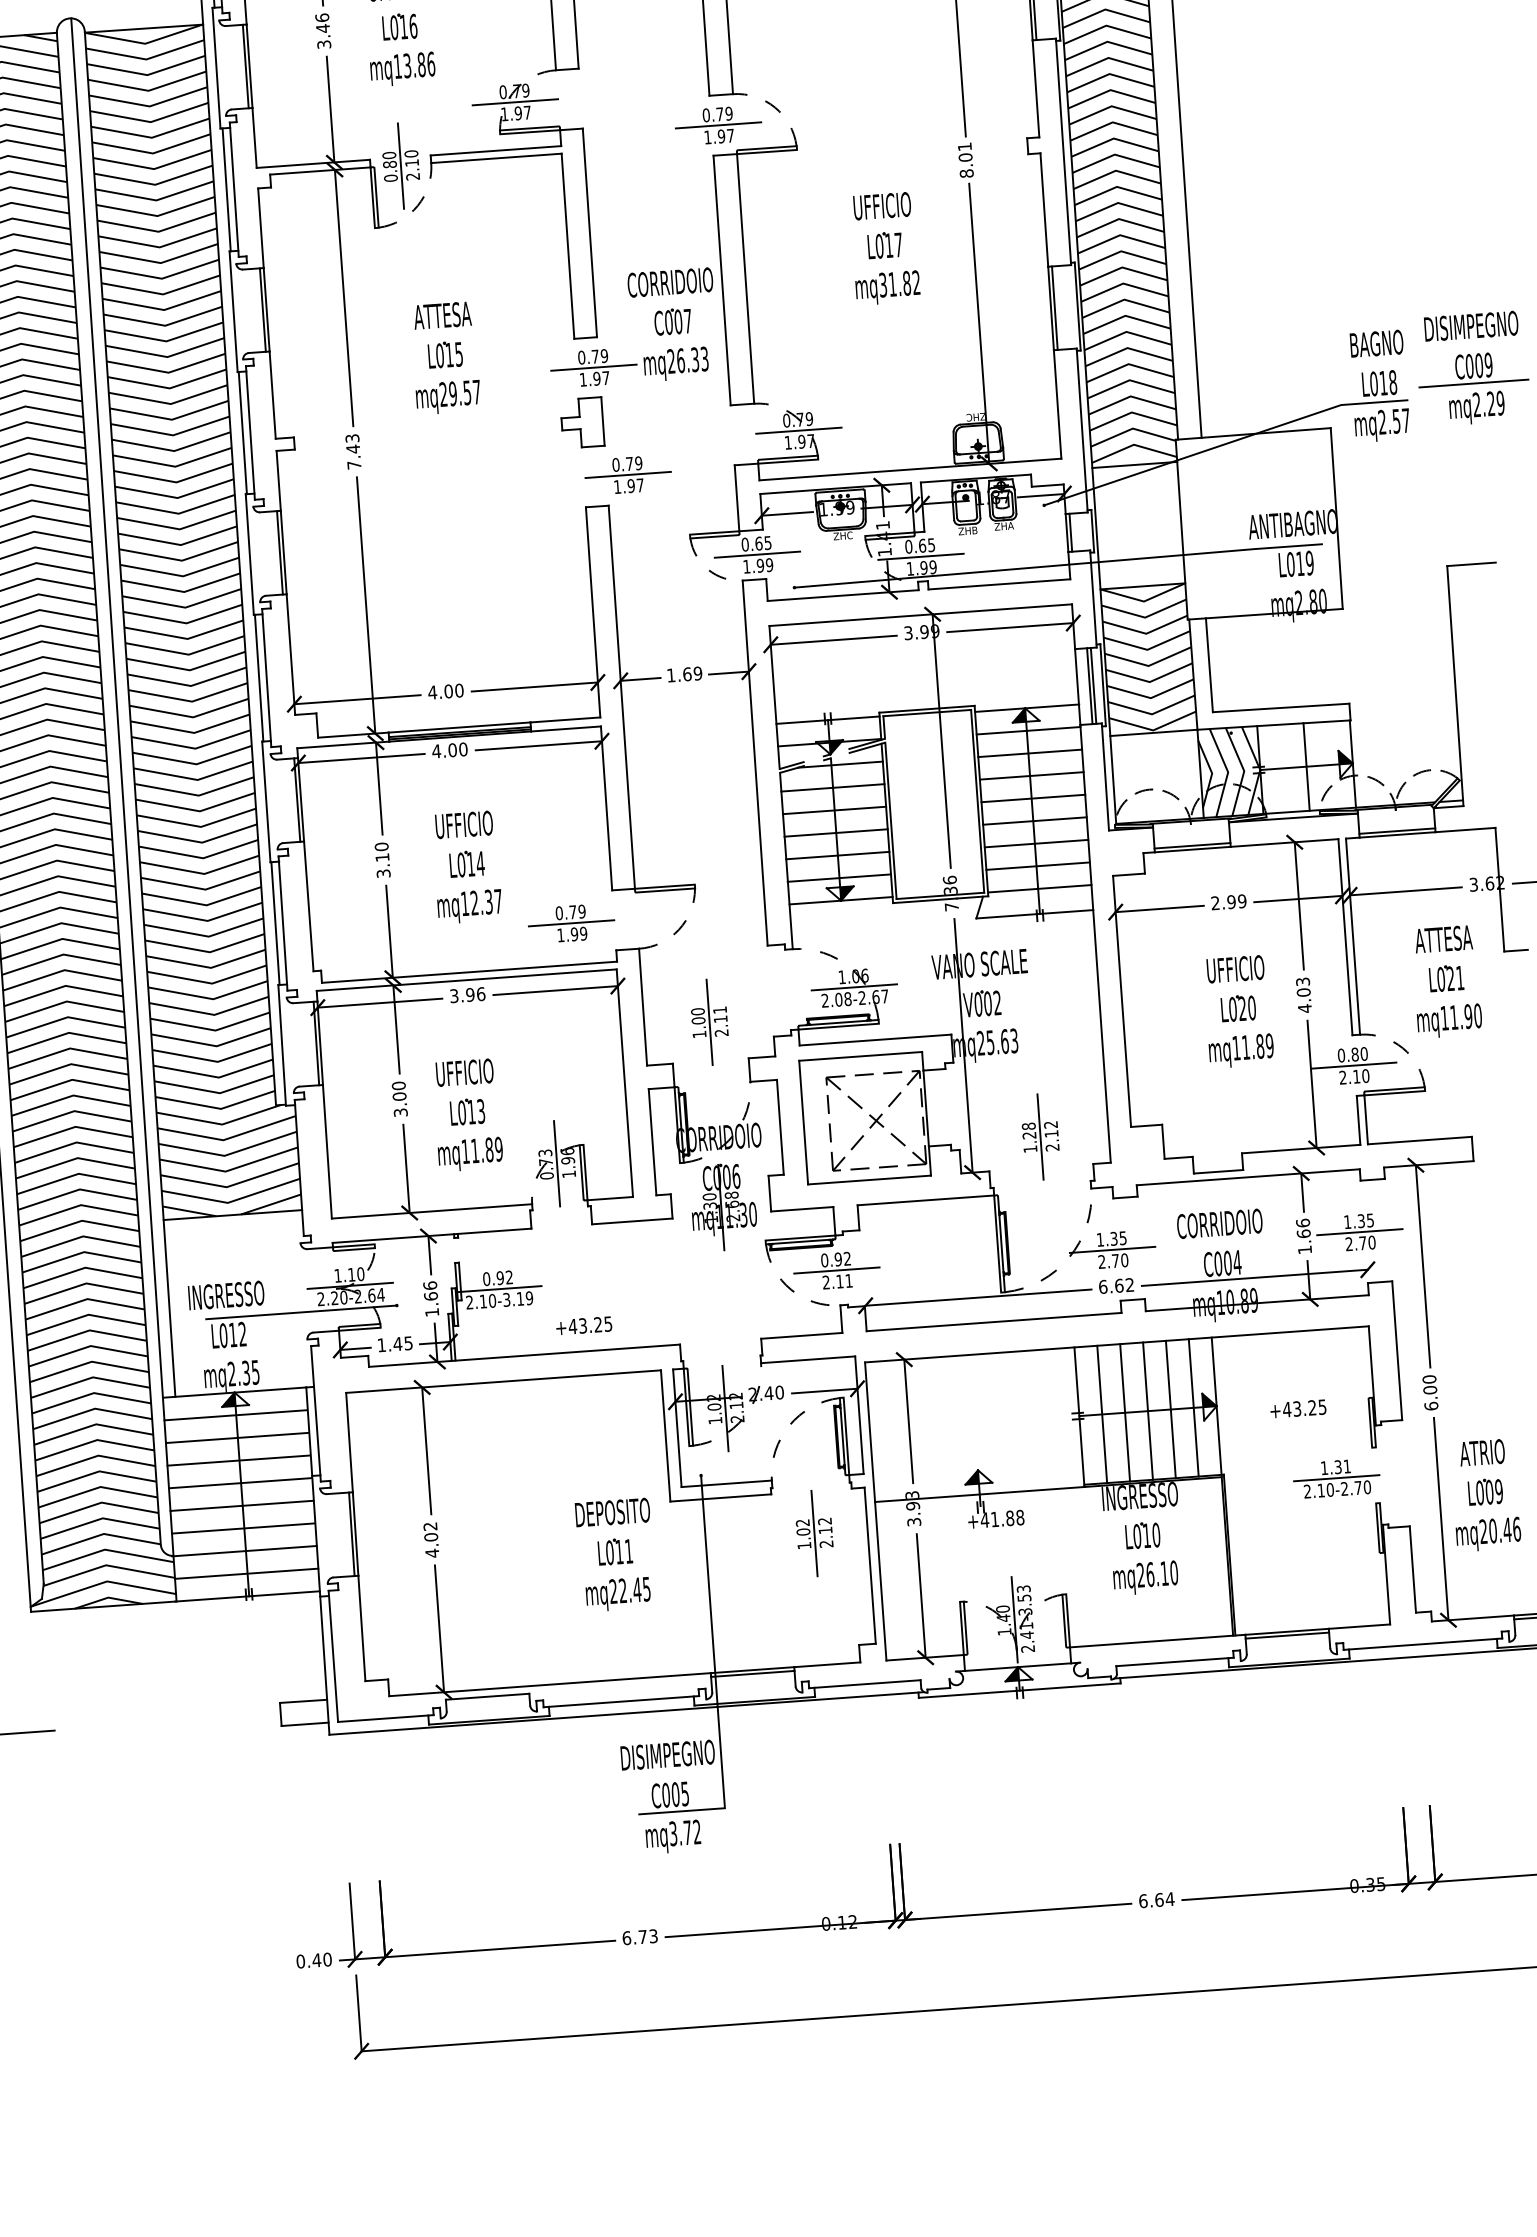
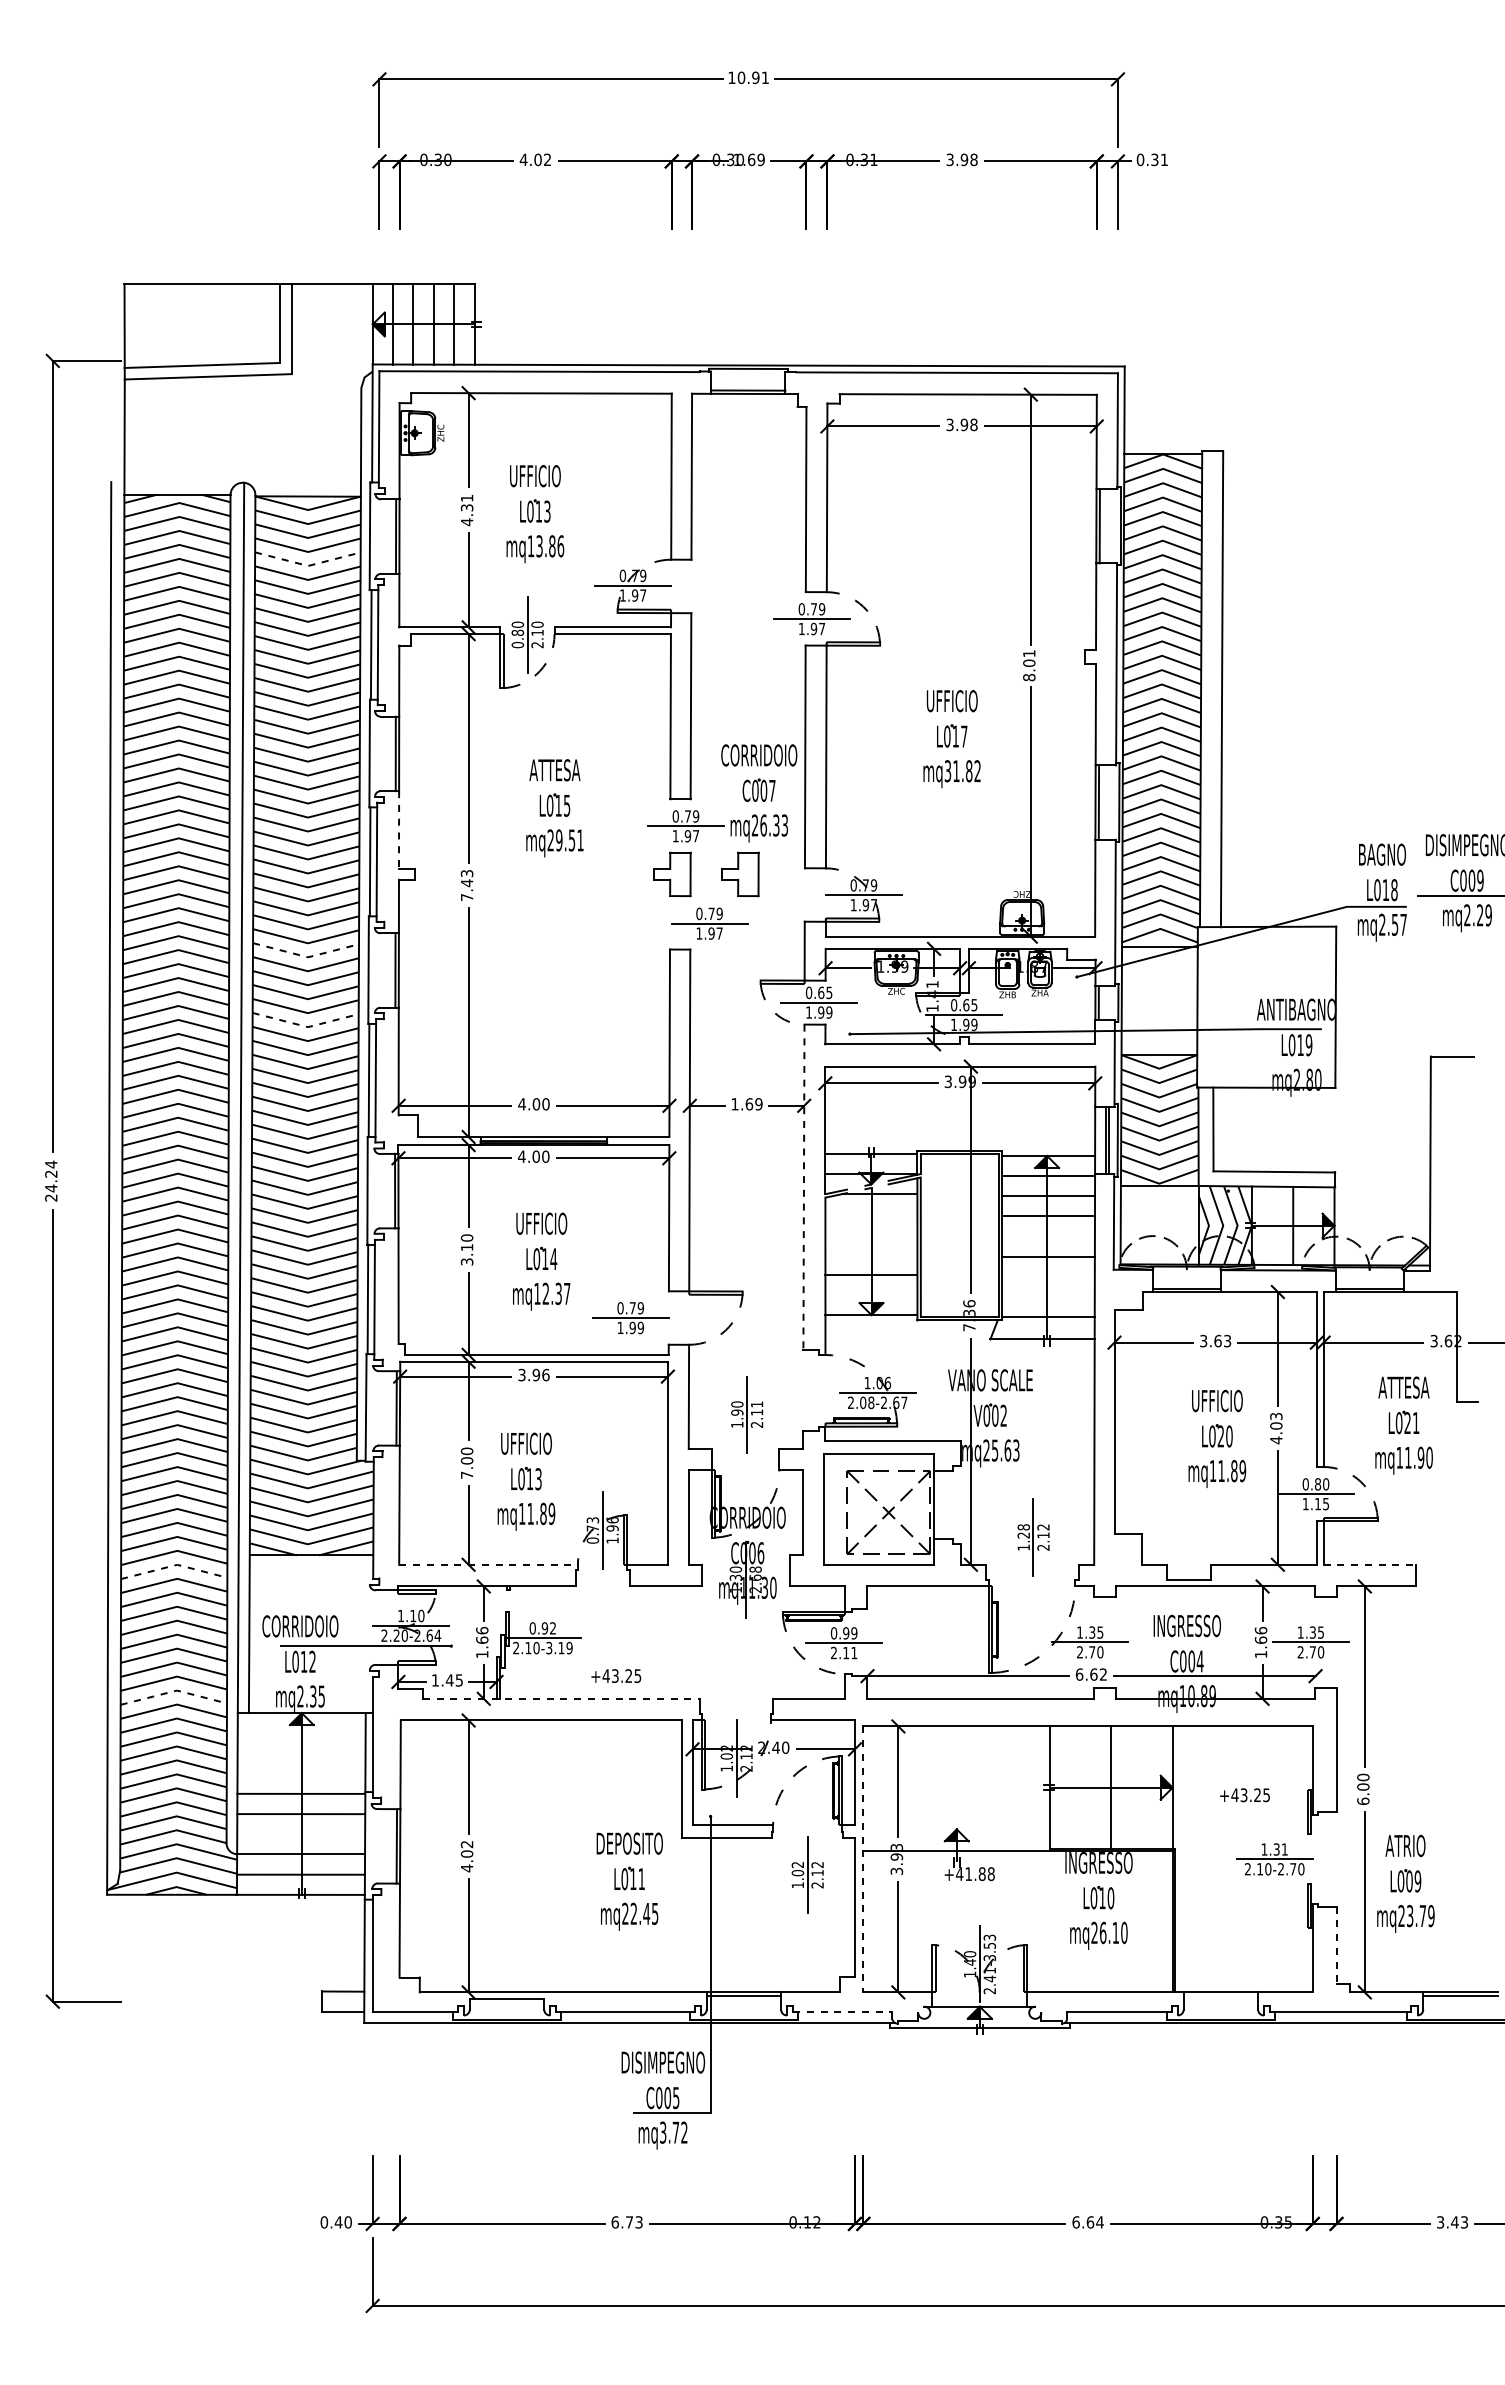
text: (413, 26) -> (547, 511), L016 -> L013
text: (322, 31) -> (466, 510), 3.46 -> 4.31
line: (149, 105) -> (308, 565), solid -> dashed
text: (476, 392) -> (580, 840), mq29.57 -> mq29.51
line: (273, 395) -> (399, 830), solid -> dashed
part: (658, 417) -> (740, 874), added
line: (180, 545) -> (307, 957), solid -> dashed
line: (184, 622) -> (306, 1026), solid -> dashed
line: (754, 763) -> (803, 1187), solid -> dashed
line: (833, 788) -> (871, 1214), removed
line: (1033, 798) -> (1048, 1236), removed
line: (834, 810) -> (871, 1234), removed
line: (836, 832) -> (871, 1254), removed
line: (1036, 843) -> (1048, 1276), removed
line: (1038, 865) -> (1048, 1296), removed
line: (839, 877) -> (871, 1294), removed
text: (1228, 901) -> (1215, 1340), 2.99 -> 3.63
text: (698, 1020) -> (737, 1412), 1.00 -> 1.90
text: (1353, 1076) -> (1315, 1503), 2.10 -> 1.15
text: (400, 1111) -> (466, 1474), 3.00 -> 7.00
line: (1420, 1140) -> (1370, 1564), solid -> dashed
line: (433, 1210) -> (489, 1564), solid -> dashed
text: (1220, 1223) -> (1187, 1625), CORRIDOIO -> INGRESSO
line: (80, 1237) -> (174, 1565), solid -> dashed
text: (847, 1258) -> (854, 1633), 0.92 -> 0.99
text: (226, 1295) -> (300, 1626), INGRESSO -> CORRIDOIO
line: (524, 1355) -> (561, 1698), solid -> dashed
line: (90, 1378) -> (174, 1691), solid -> dashed
line: (1194, 1407) -> (1152, 1787), removed
line: (1170, 1409) -> (1131, 1787), removed
line: (1125, 1412) -> (1091, 1787), removed
line: (1102, 1414) -> (1070, 1787), removed
line: (234, 1415) -> (300, 1733), removed
line: (236, 1437) -> (300, 1753), removed
line: (238, 1460) -> (300, 1773), removed
line: (875, 1511) -> (863, 1859), solid -> dashed
line: (242, 1528) -> (300, 1834), removed
text: (1504, 1530) -> (1420, 1916), mq20.46 -> mq23.79
line: (1412, 1569) -> (1336, 1945), solid -> dashed
line: (1286, 1635) -> (1220, 1995), removed
line: (864, 1684) -> (842, 2012), solid -> dashed

